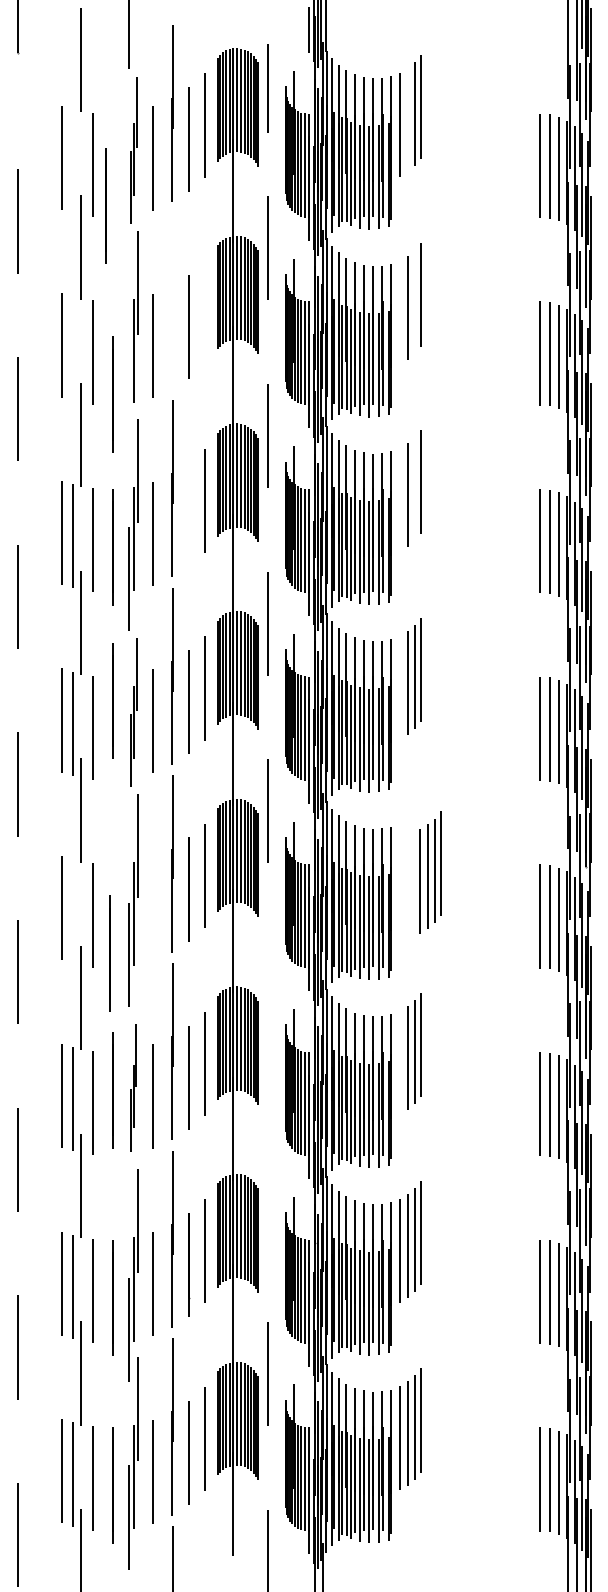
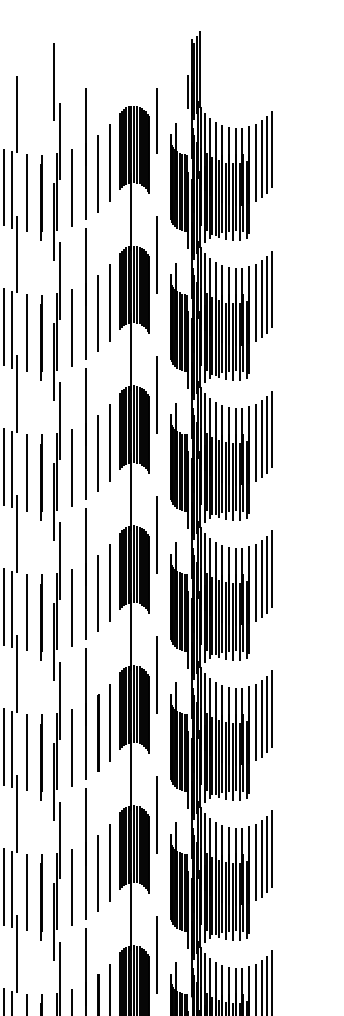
line: (267, 88) -> (156, 120), moved
line: (408, 119) -> (261, 158), added
part: (133, 150) -> (56, 181), size x1.43
line: (72, 160) -> (11, 189), added
line: (105, 205) -> (41, 197), moved
line: (172, 300) -> (85, 293), added
line: (415, 301) -> (267, 294), added
line: (204, 312) -> (109, 302), added
line: (400, 312) -> (256, 302), added
line: (72, 348) -> (11, 329), added
line: (129, 391) -> (53, 361), added
line: (112, 394) -> (41, 337), moved
line: (415, 489) -> (267, 434), added
line: (400, 499) -> (256, 442), added
line: (189, 514) -> (98, 453), added
line: (400, 687) -> (256, 582), added
line: (112, 700) -> (41, 617), moved
part: (133, 712) -> (56, 601), size x1.43
part: (430, 872) -> (263, 715), moved
line: (153, 908) -> (71, 747), added
line: (72, 911) -> (11, 749), added
line: (109, 953) -> (41, 757), moved
line: (267, 998) -> (156, 814), added
line: (400, 1062) -> (256, 862), added
part: (133, 1087) -> (56, 880), size x1.67
line: (112, 1090) -> (41, 897), moved
line: (267, 1186) -> (156, 954), added

